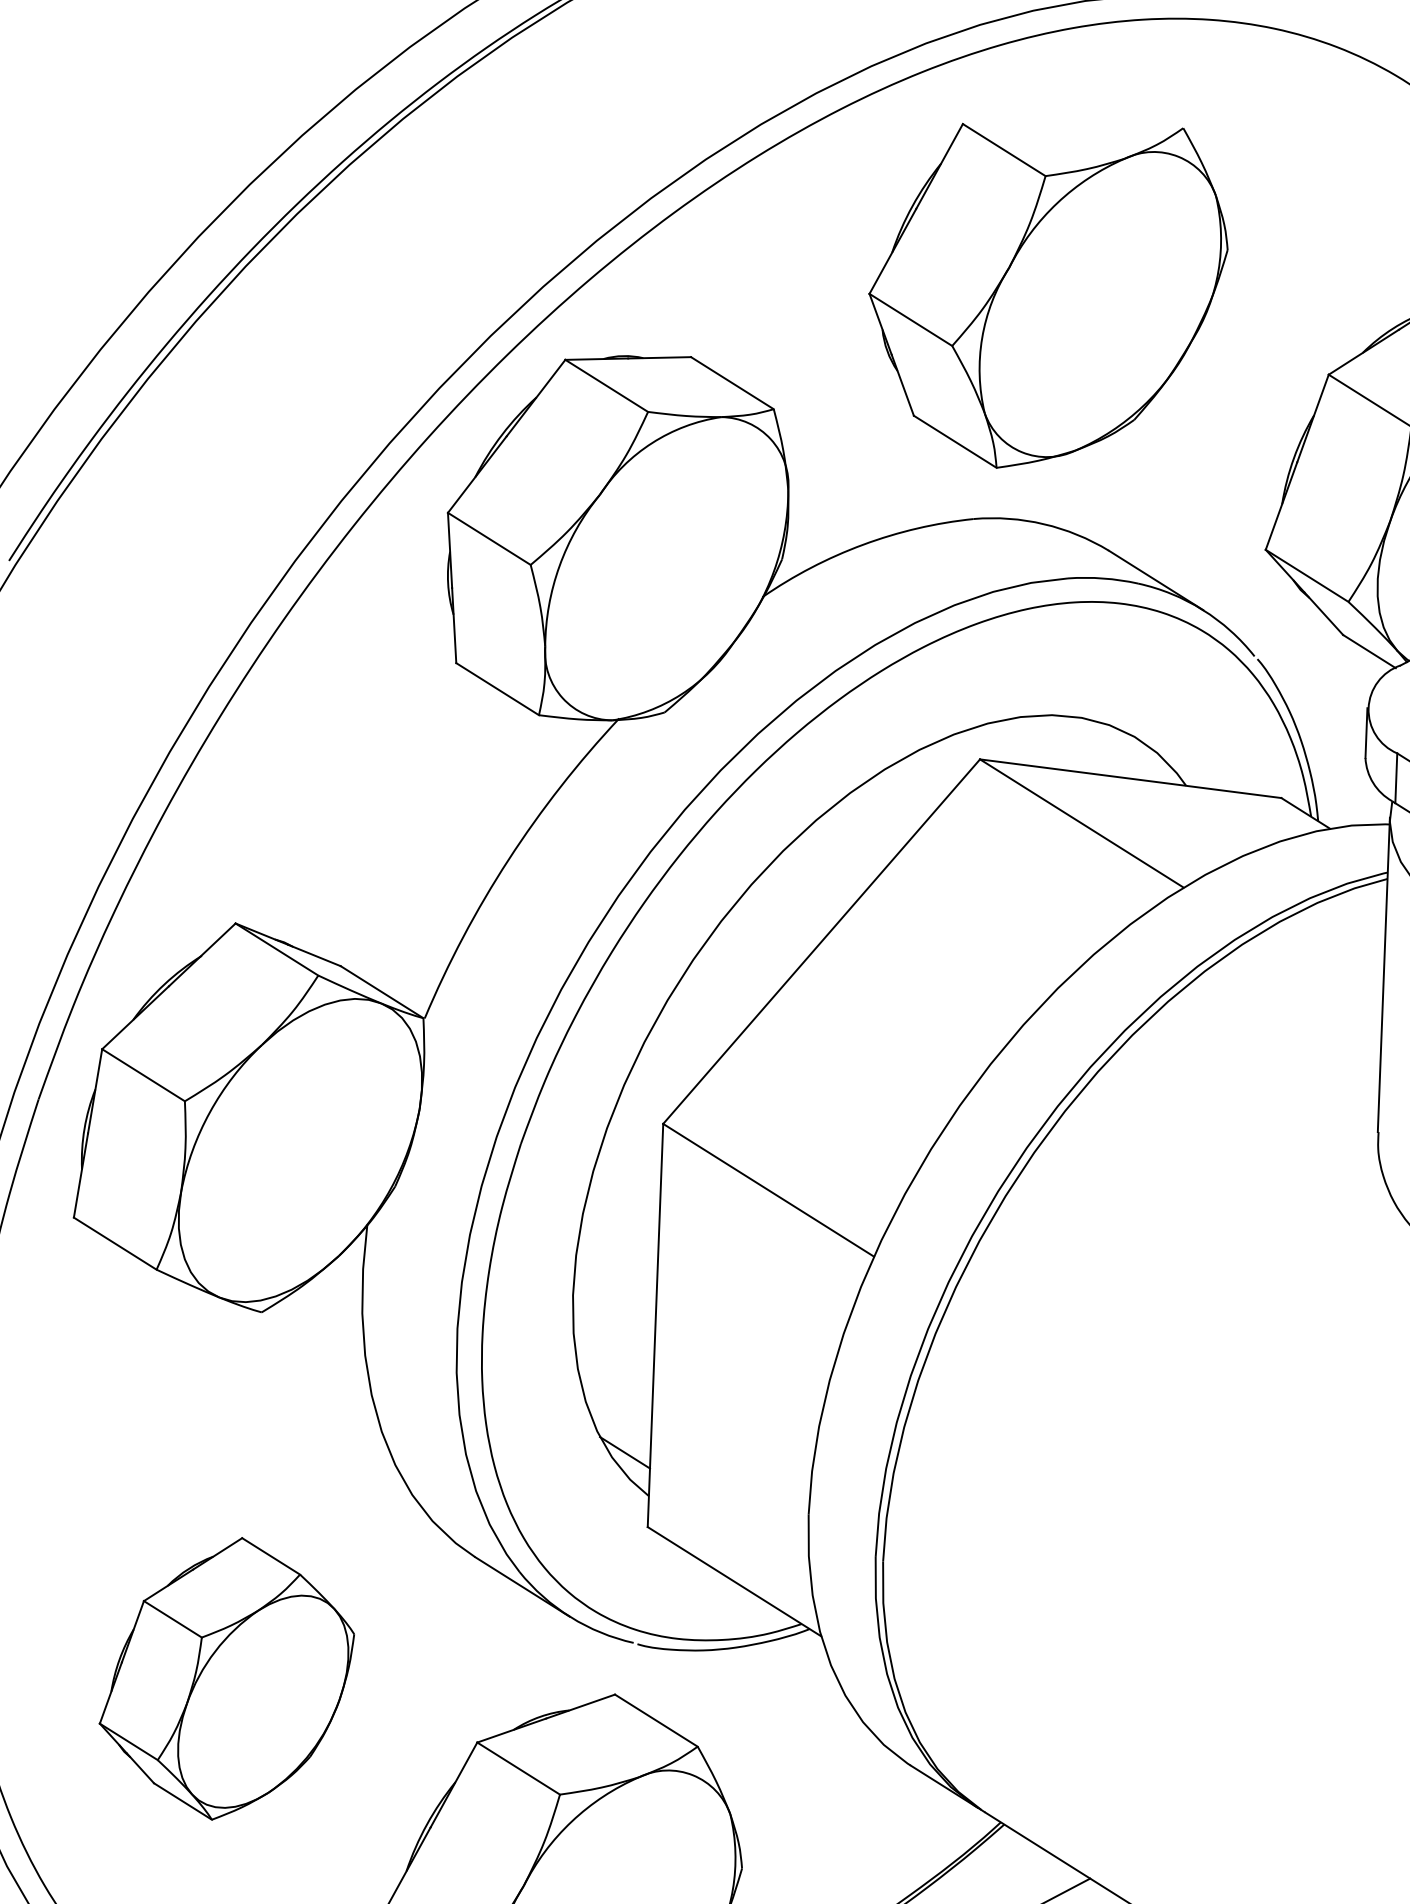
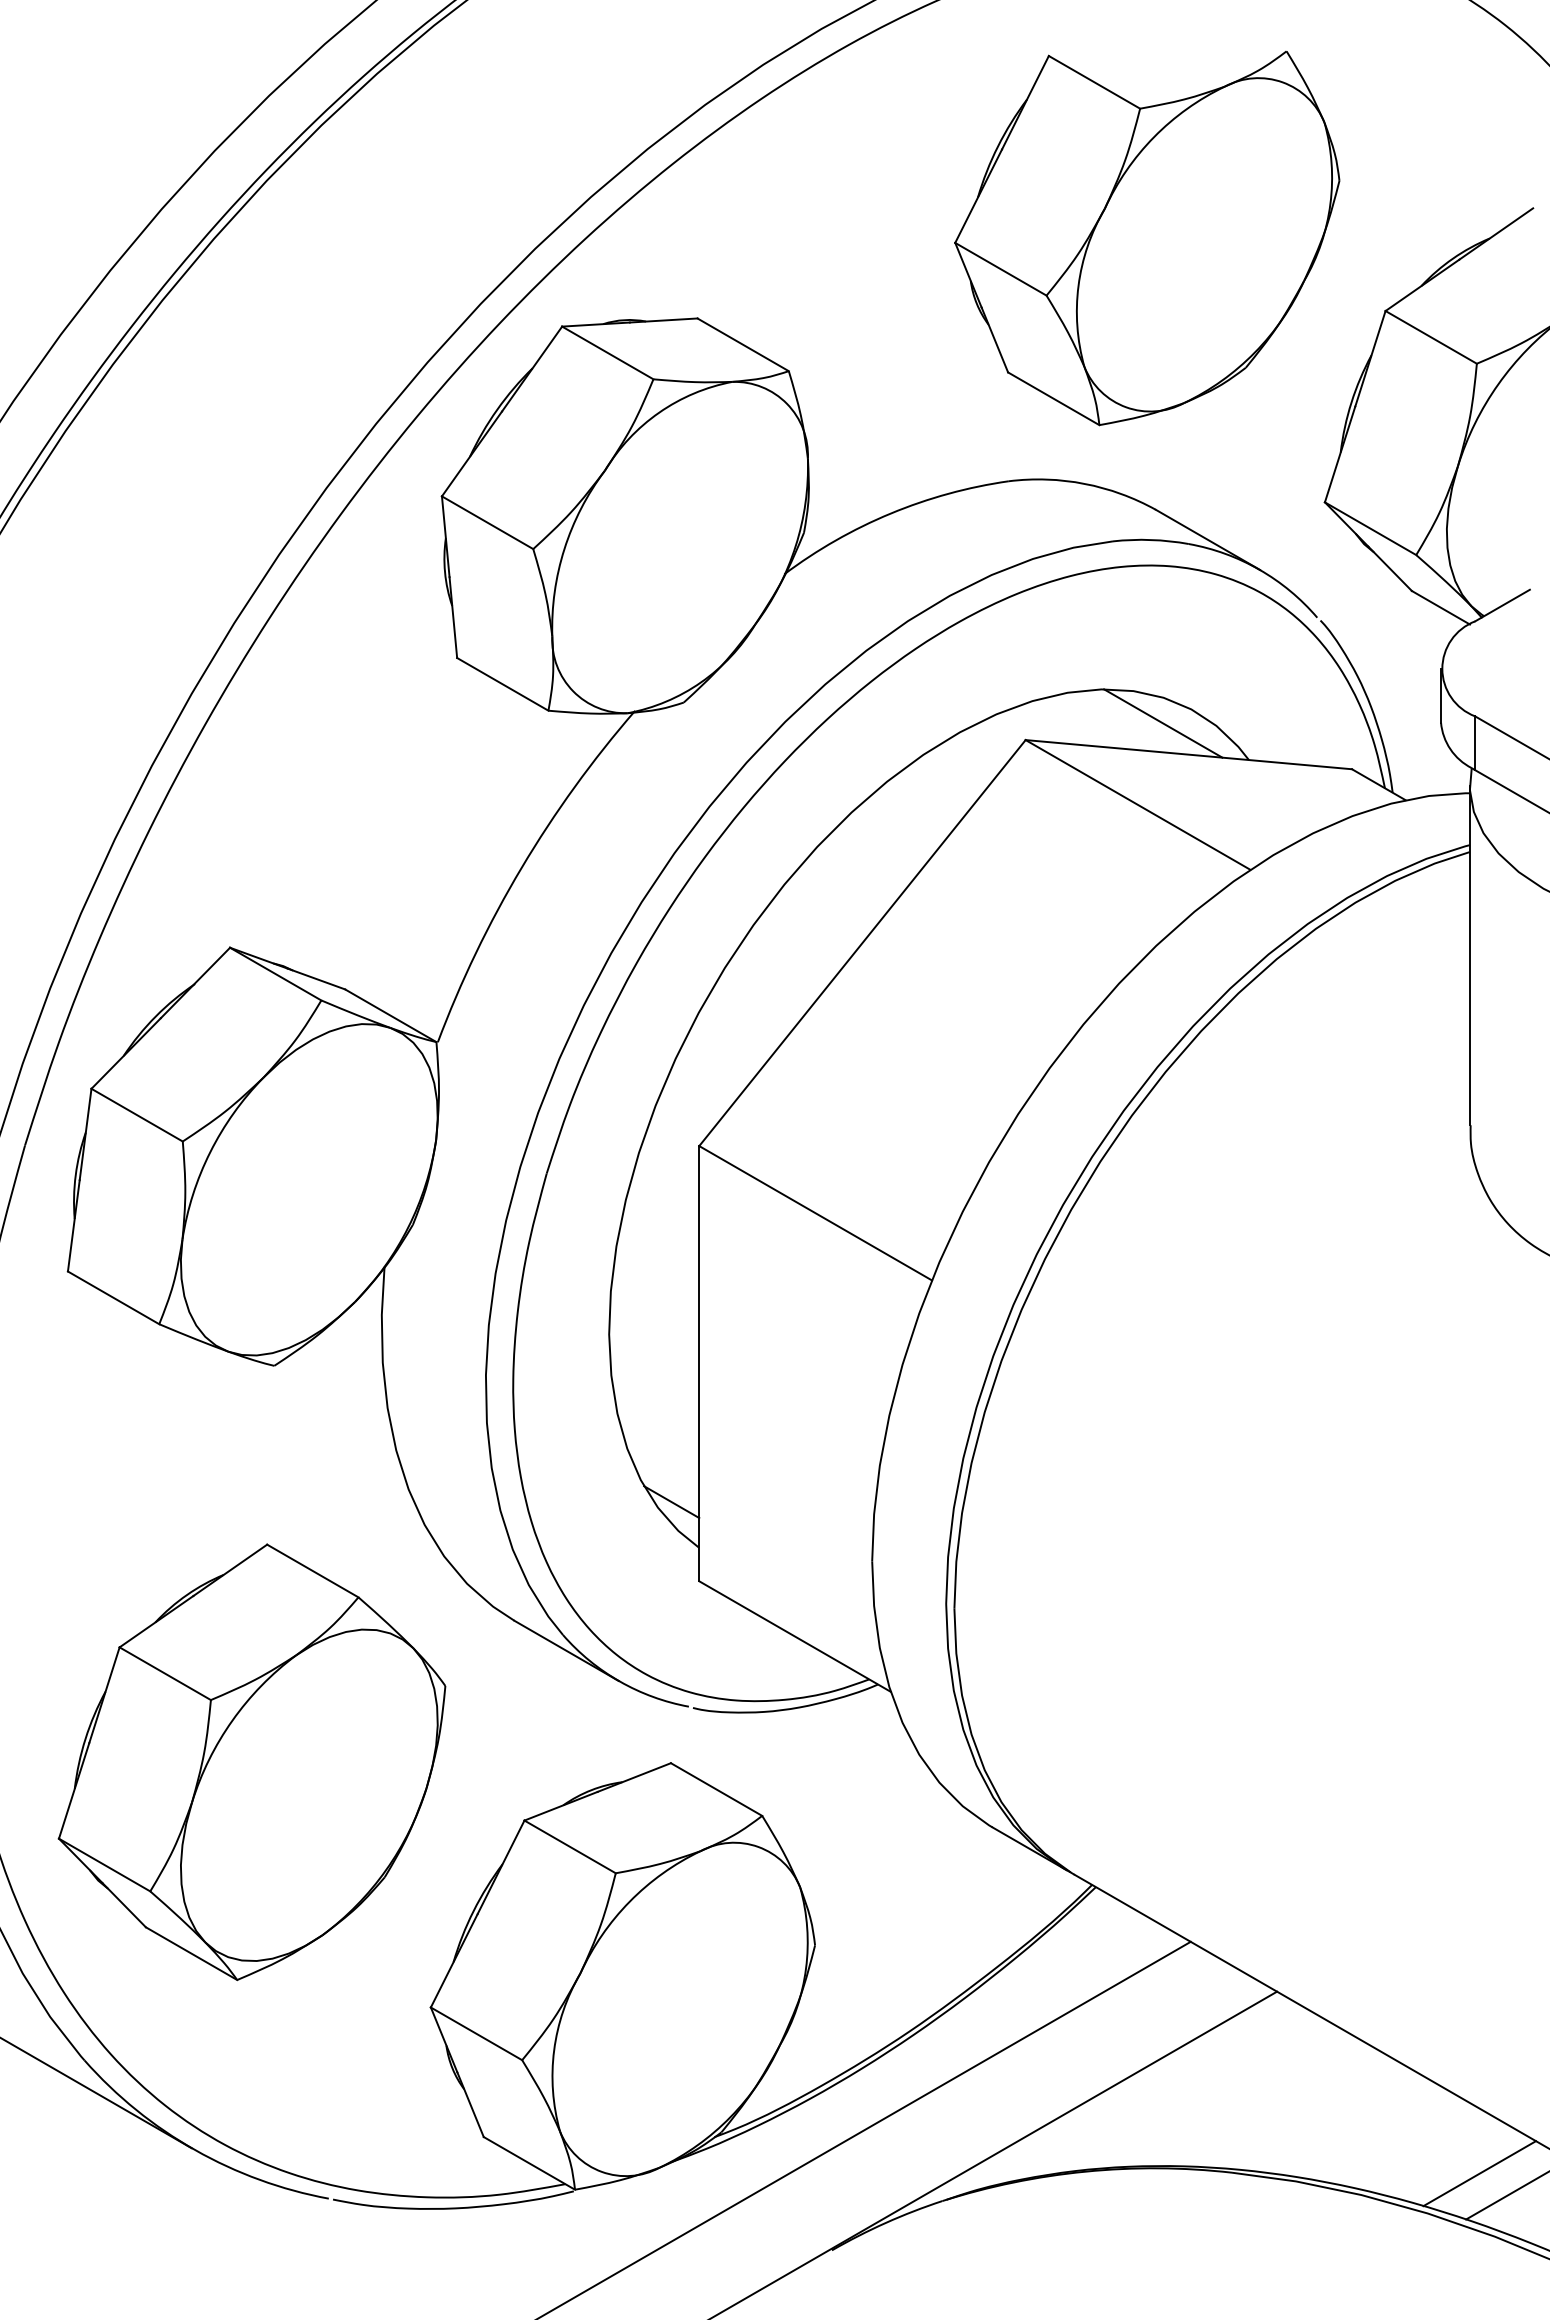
part: (1047, 296) -> (1147, 238), moved
line: (1108, 748) -> (1163, 723), added
part: (226, 1679) -> (251, 1762), size x1.43

